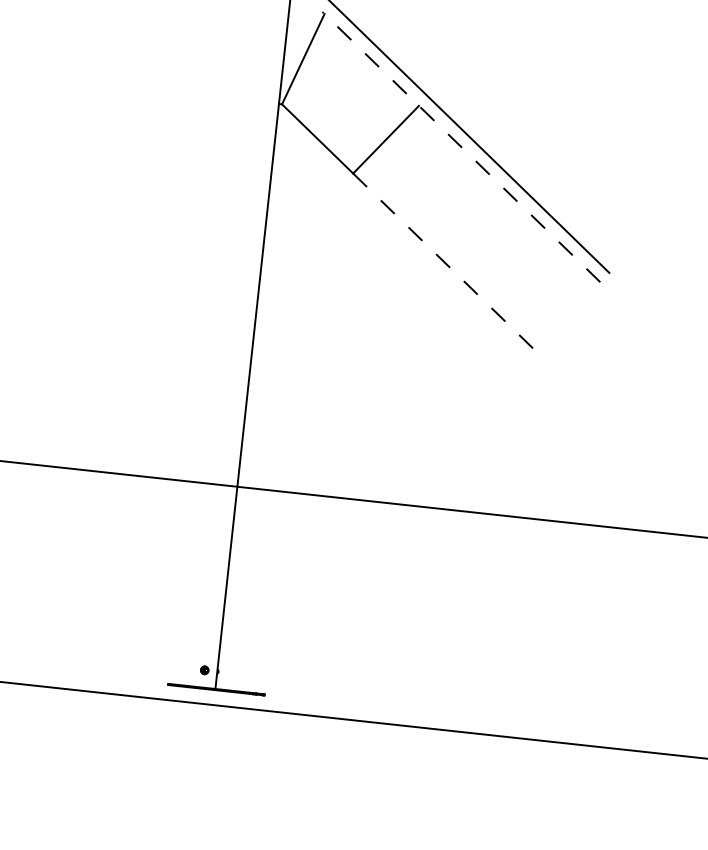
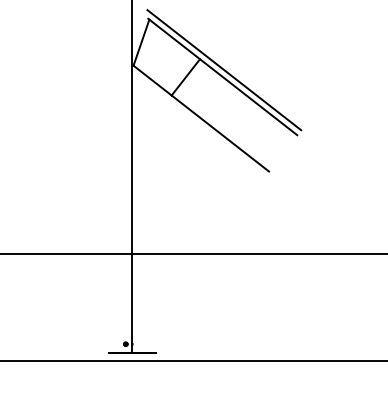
line: (460, 148) -> (222, 77), dashed -> solid
line: (444, 261) -> (220, 133), dashed -> solid

